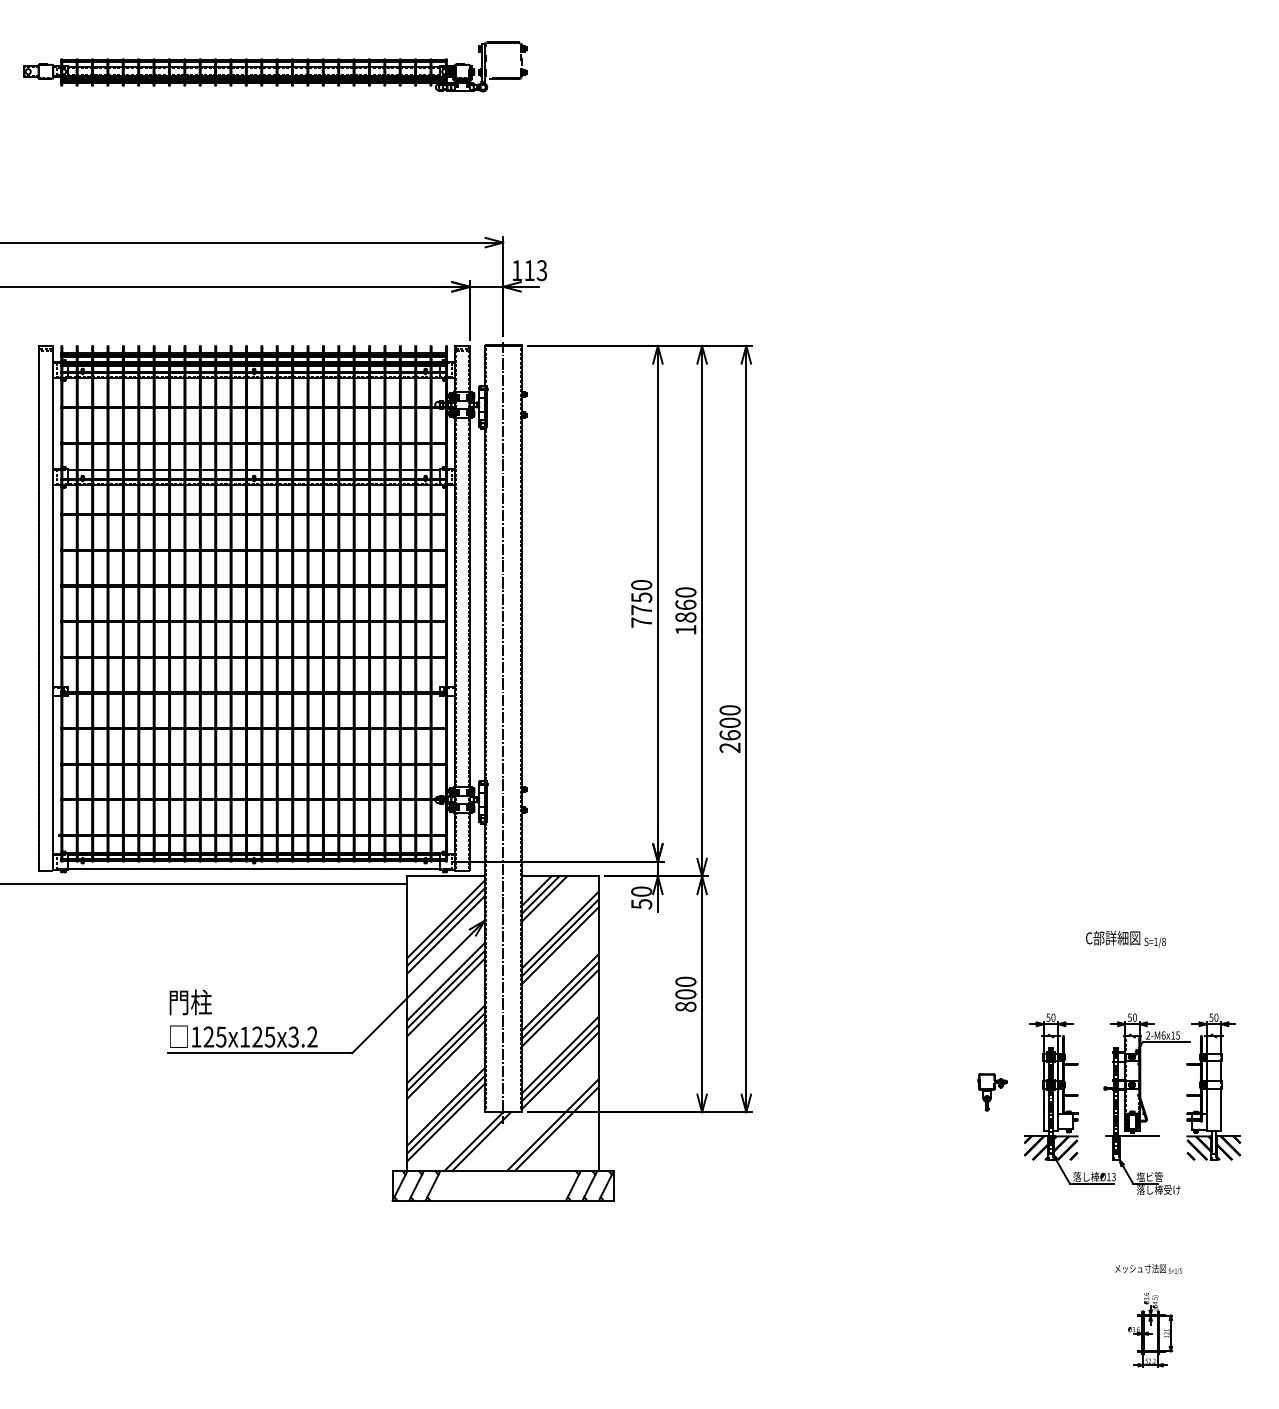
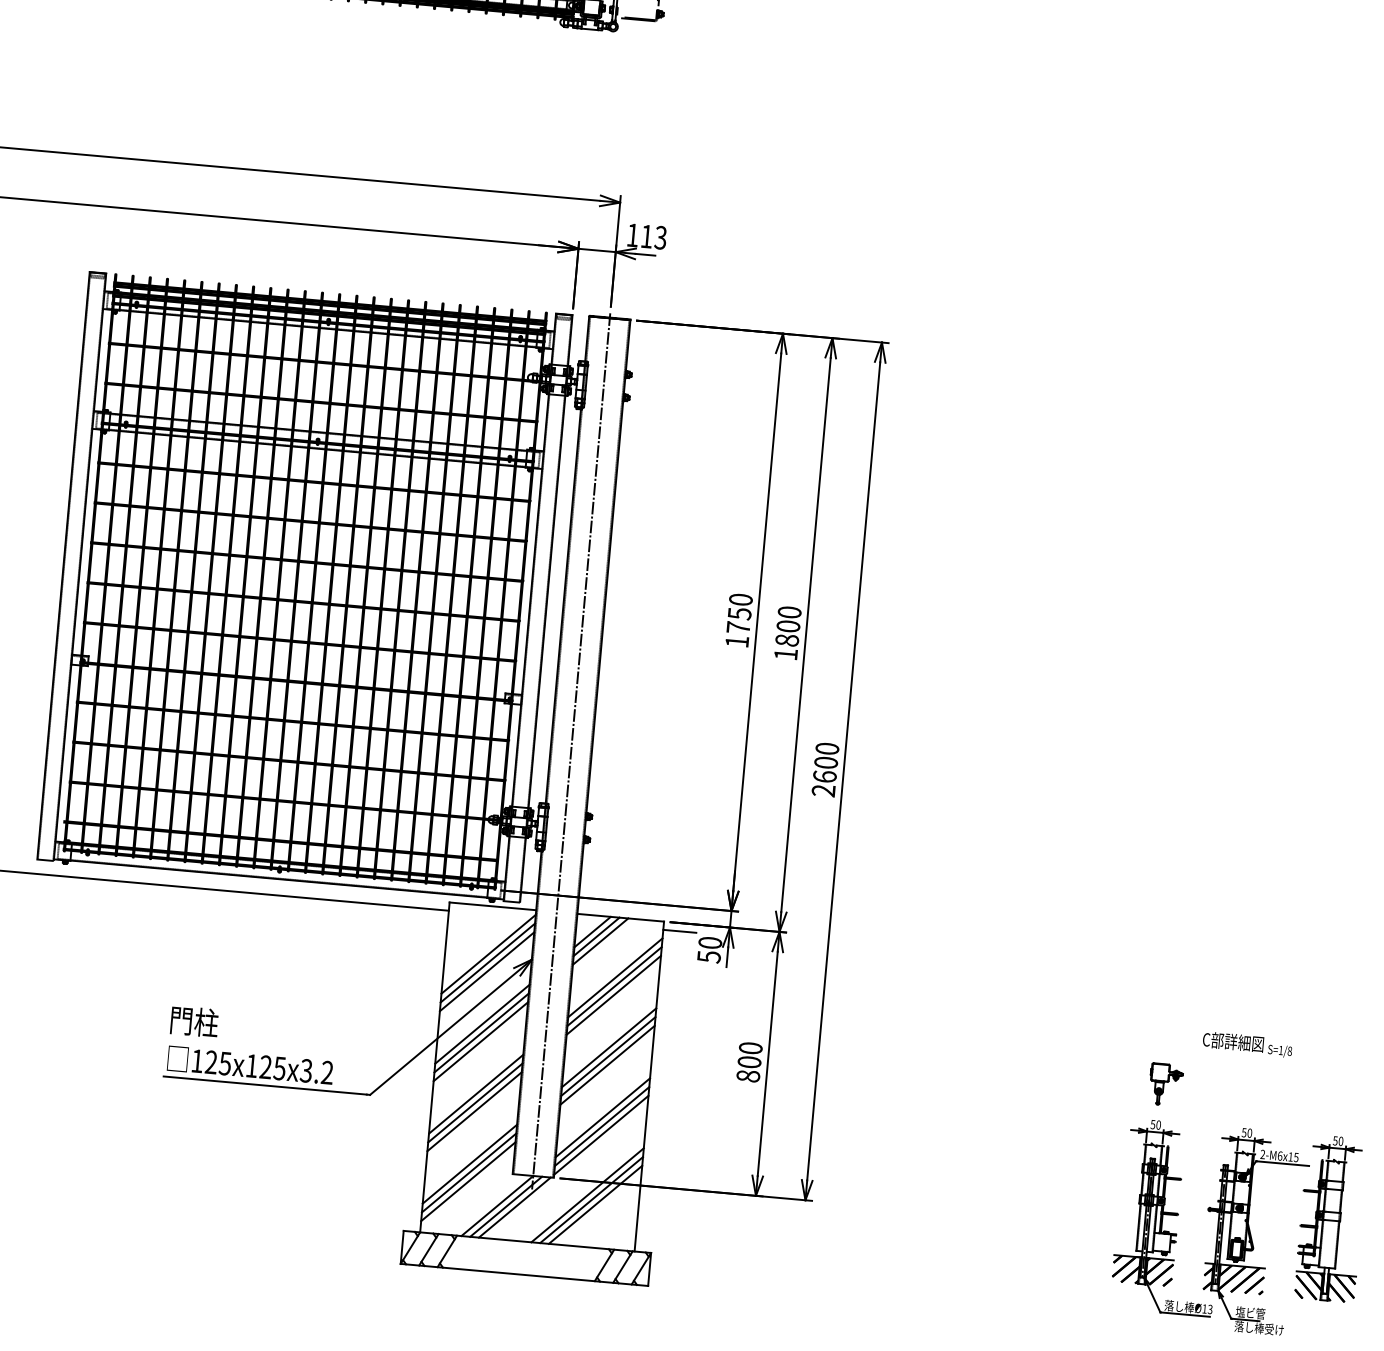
text: (685, 604) -> (788, 625), 1860 -> 1800
text: (641, 622) -> (737, 641), 7750 -> 1750
line: (613, 883) -> (679, 930), added
part: (992, 1092) -> (1165, 1084), moved
line: (560, 1132) -> (595, 1204), added
line: (488, 1141) -> (513, 1207), added
hatch: (1132, 1148) -> (1234, 1279), added

